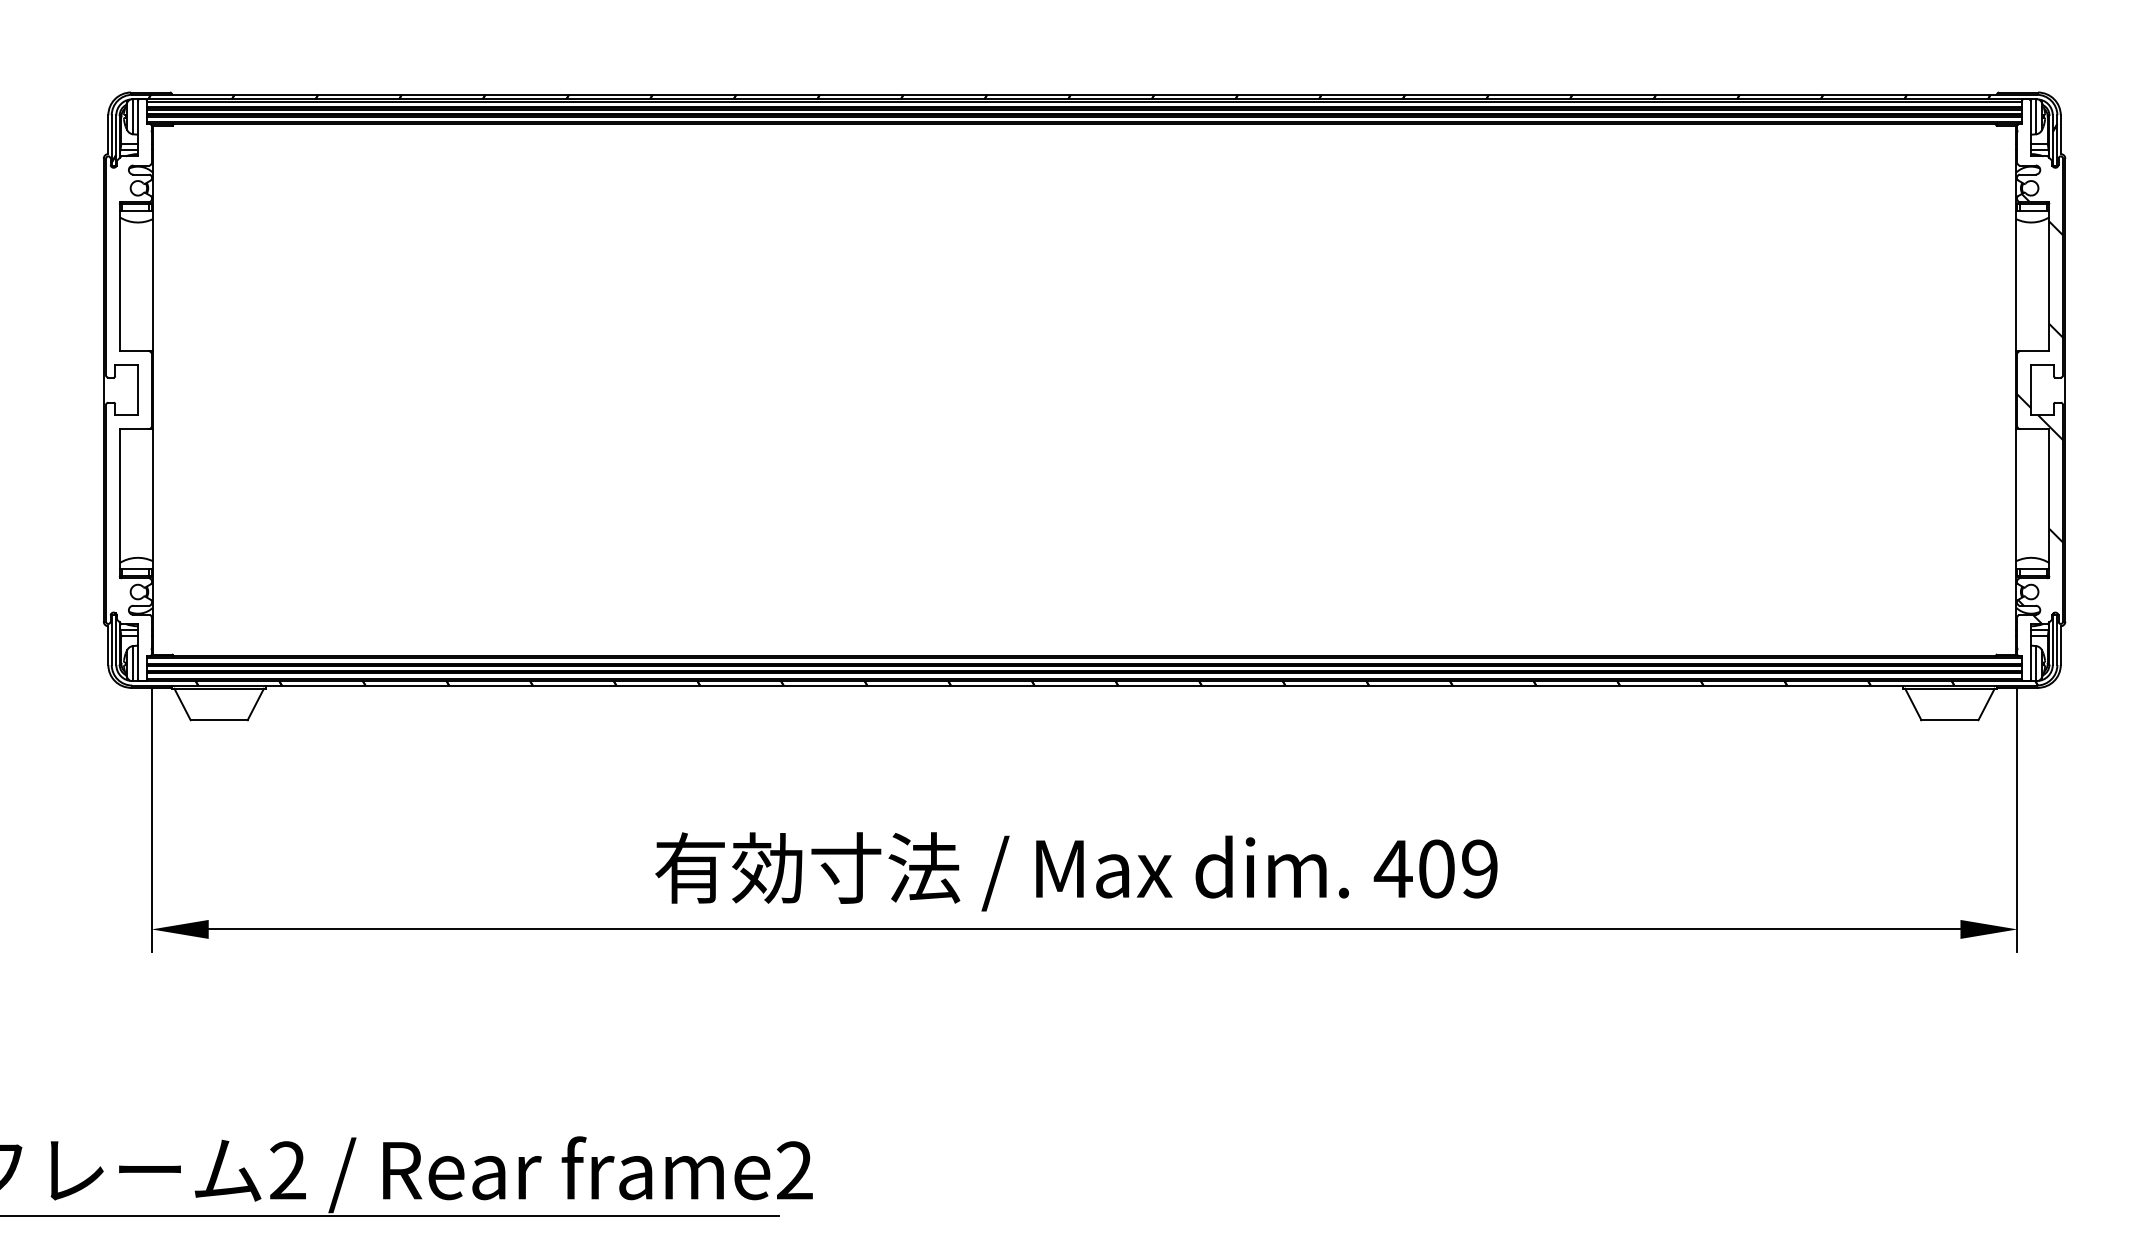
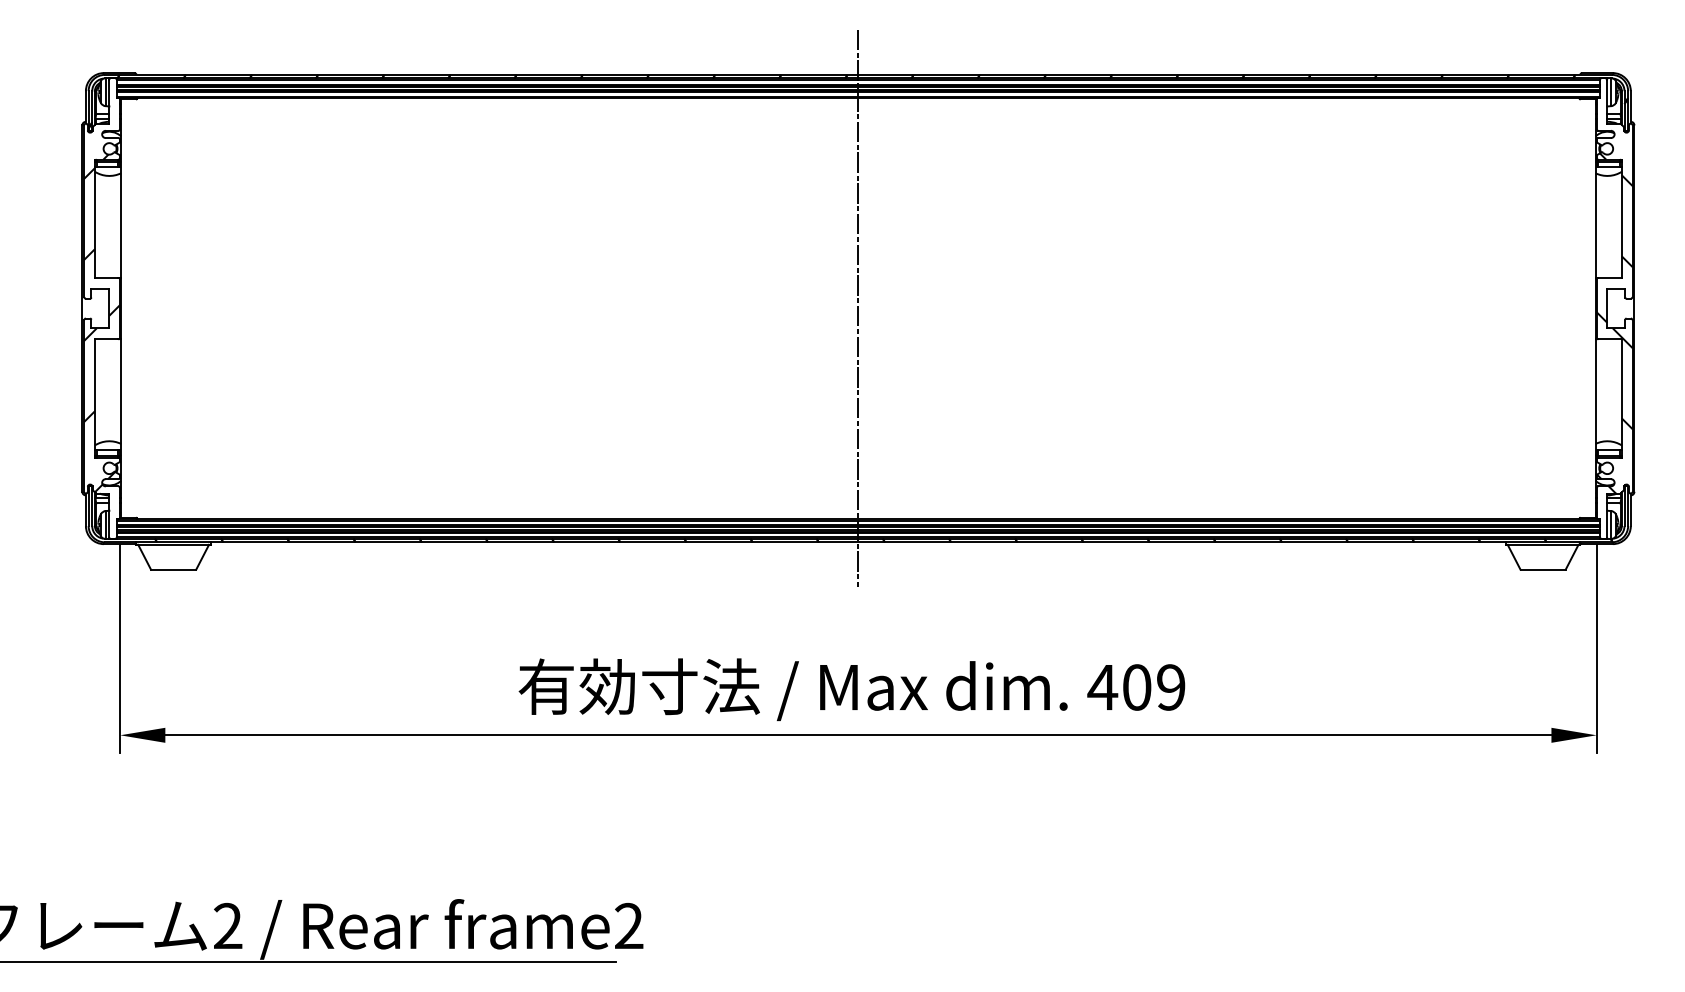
line: (1084, 390) -> (858, 308), added
hatch: (129, 405) -> (102, 320), added

